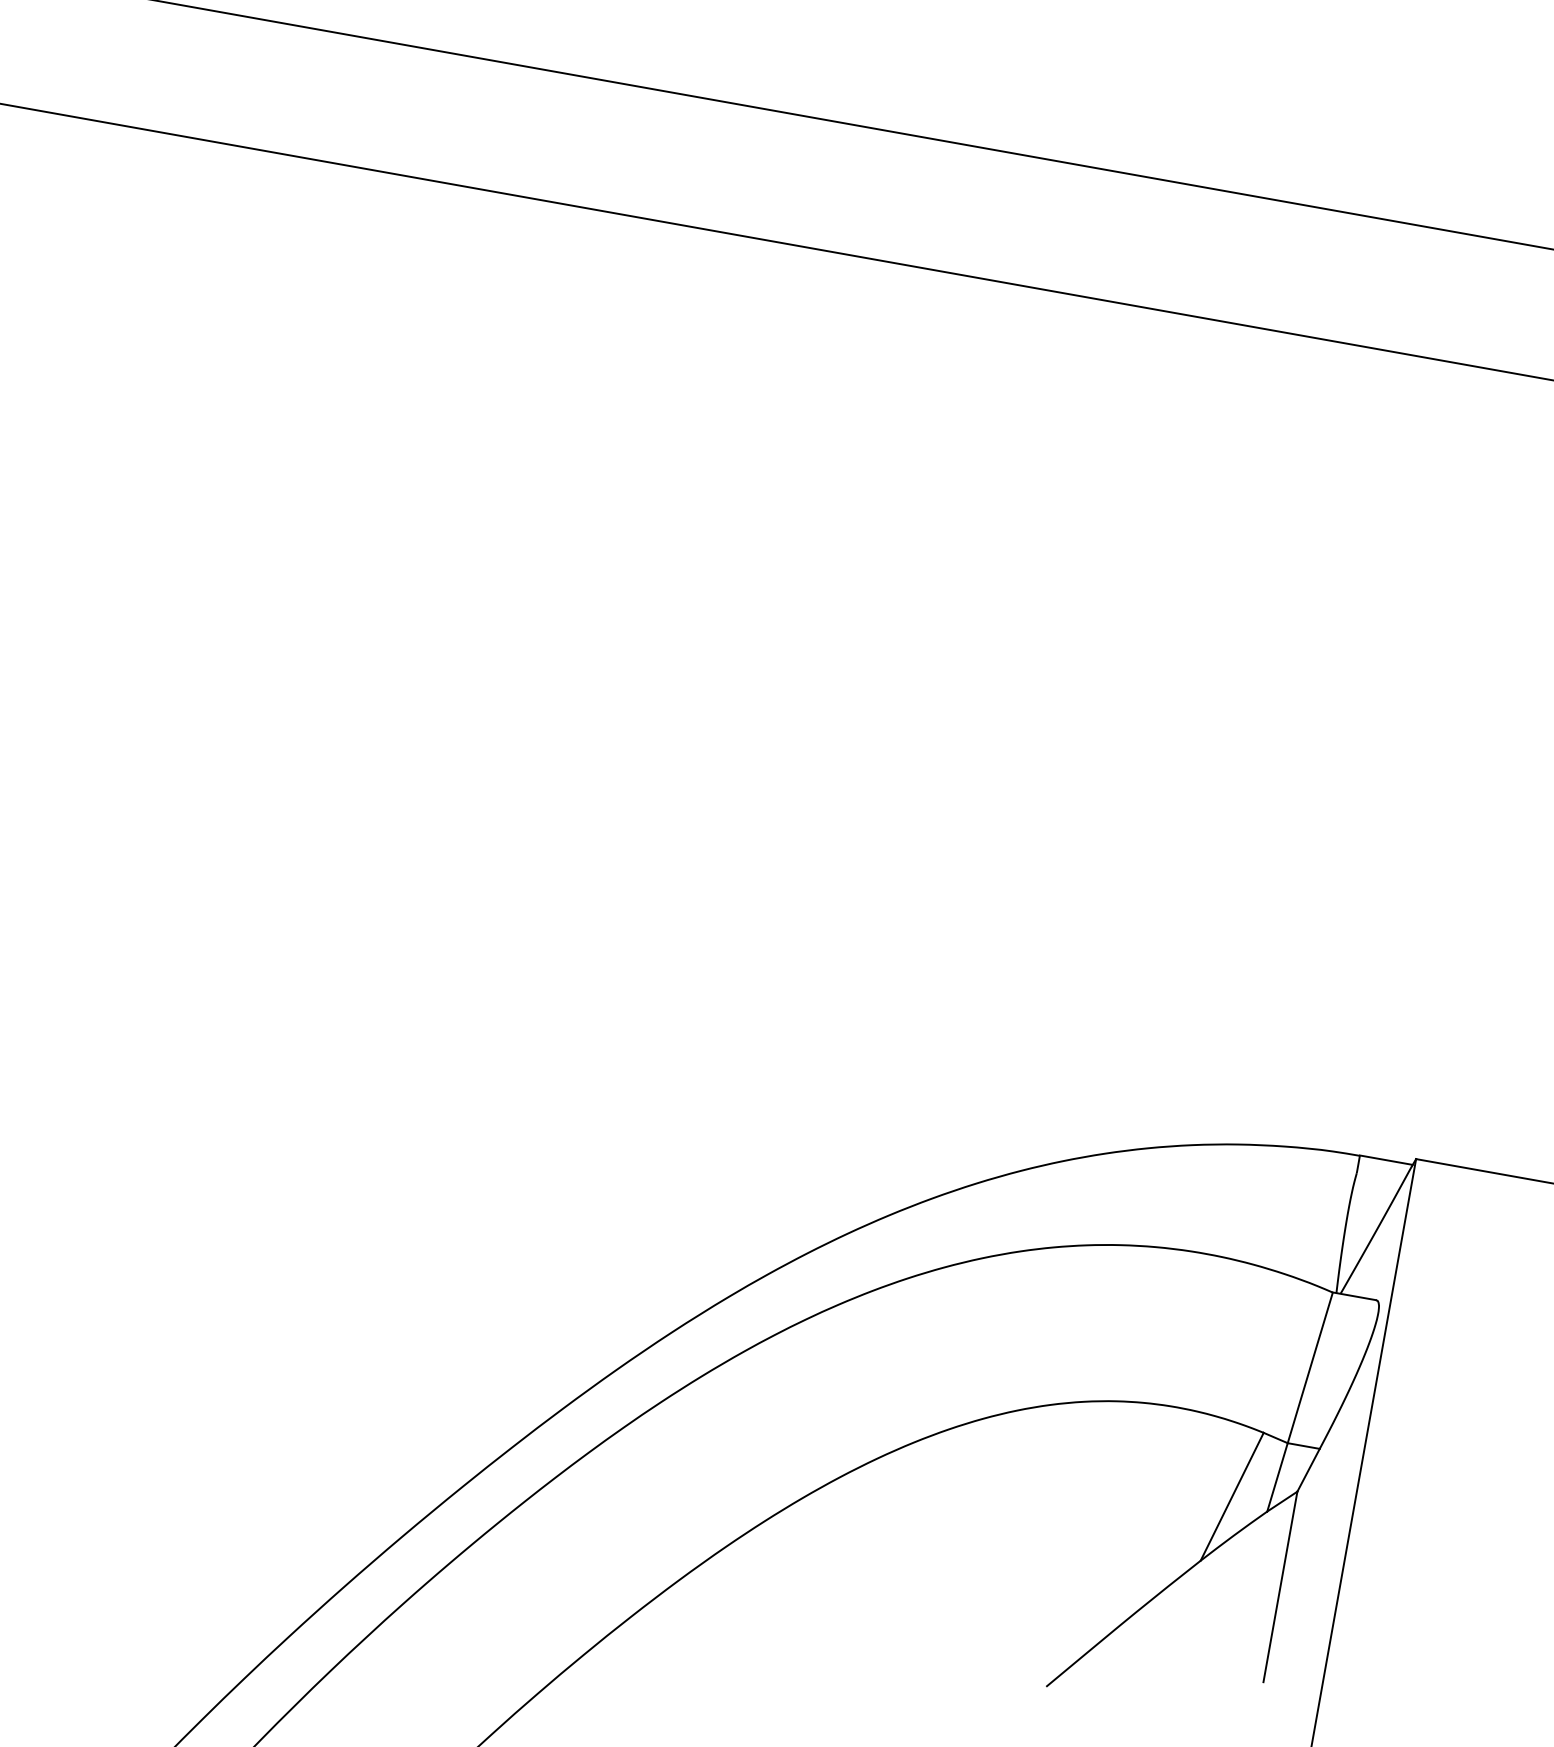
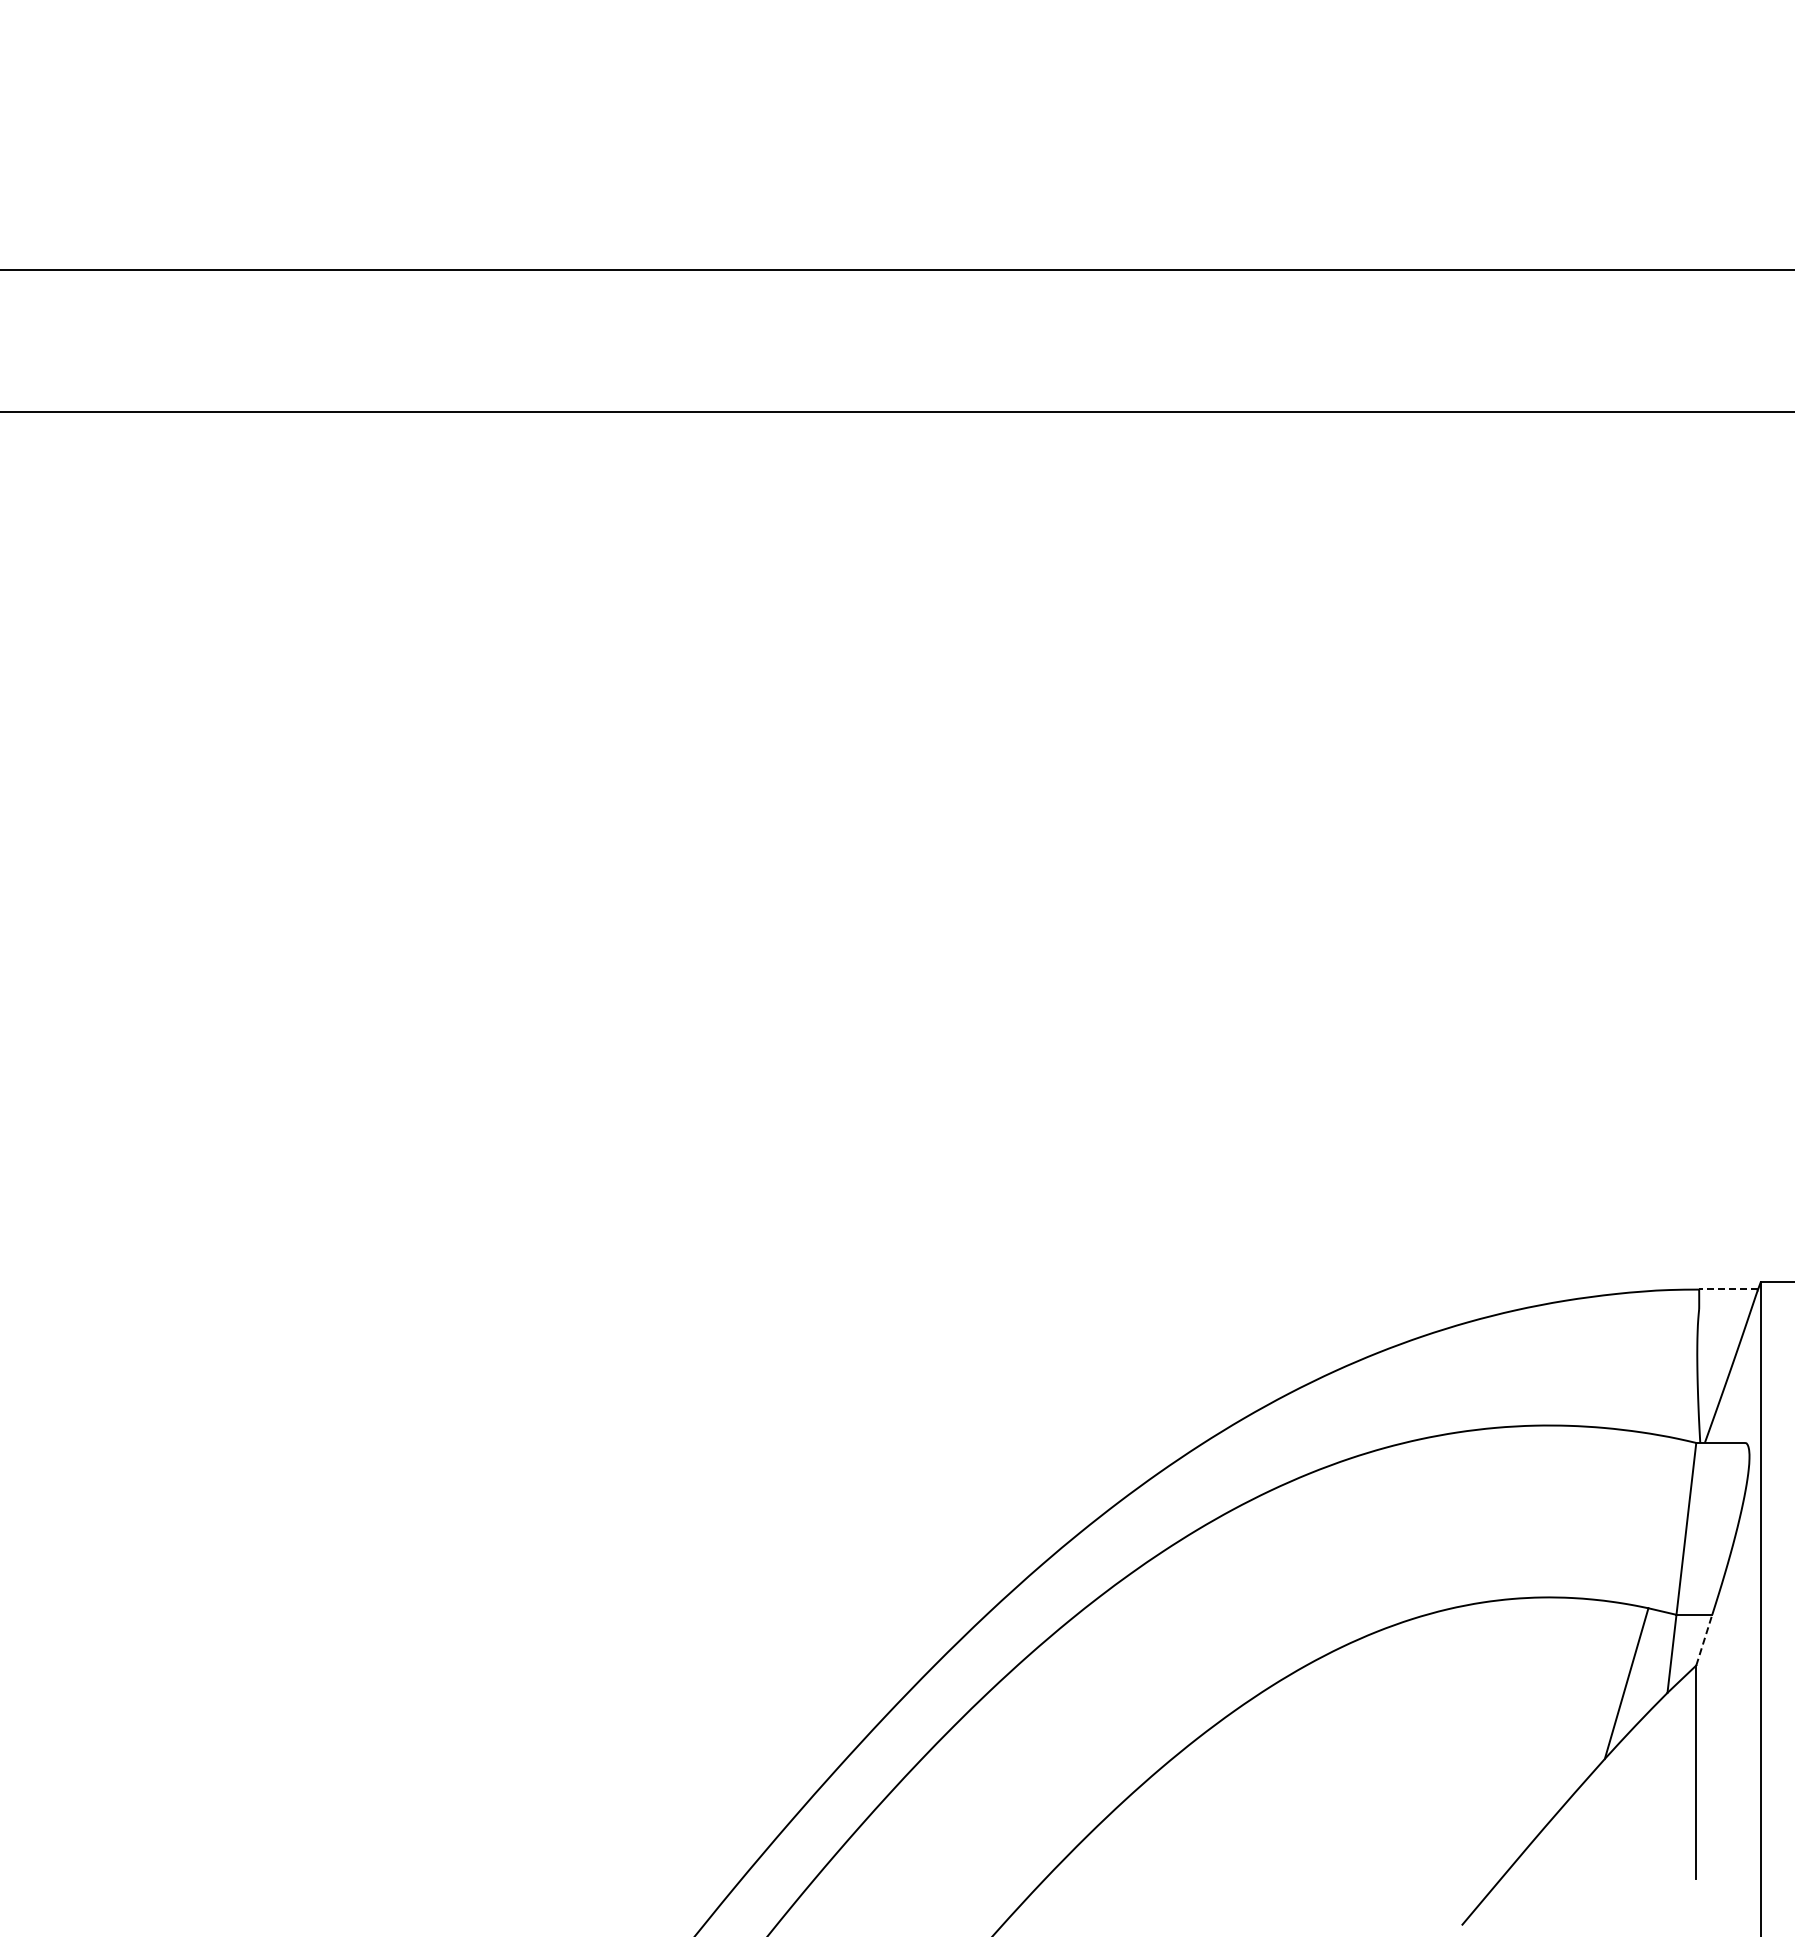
line: (1386, 1160) -> (1728, 1289), solid -> dashed
line: (1308, 1470) -> (1704, 1640), solid -> dashed

